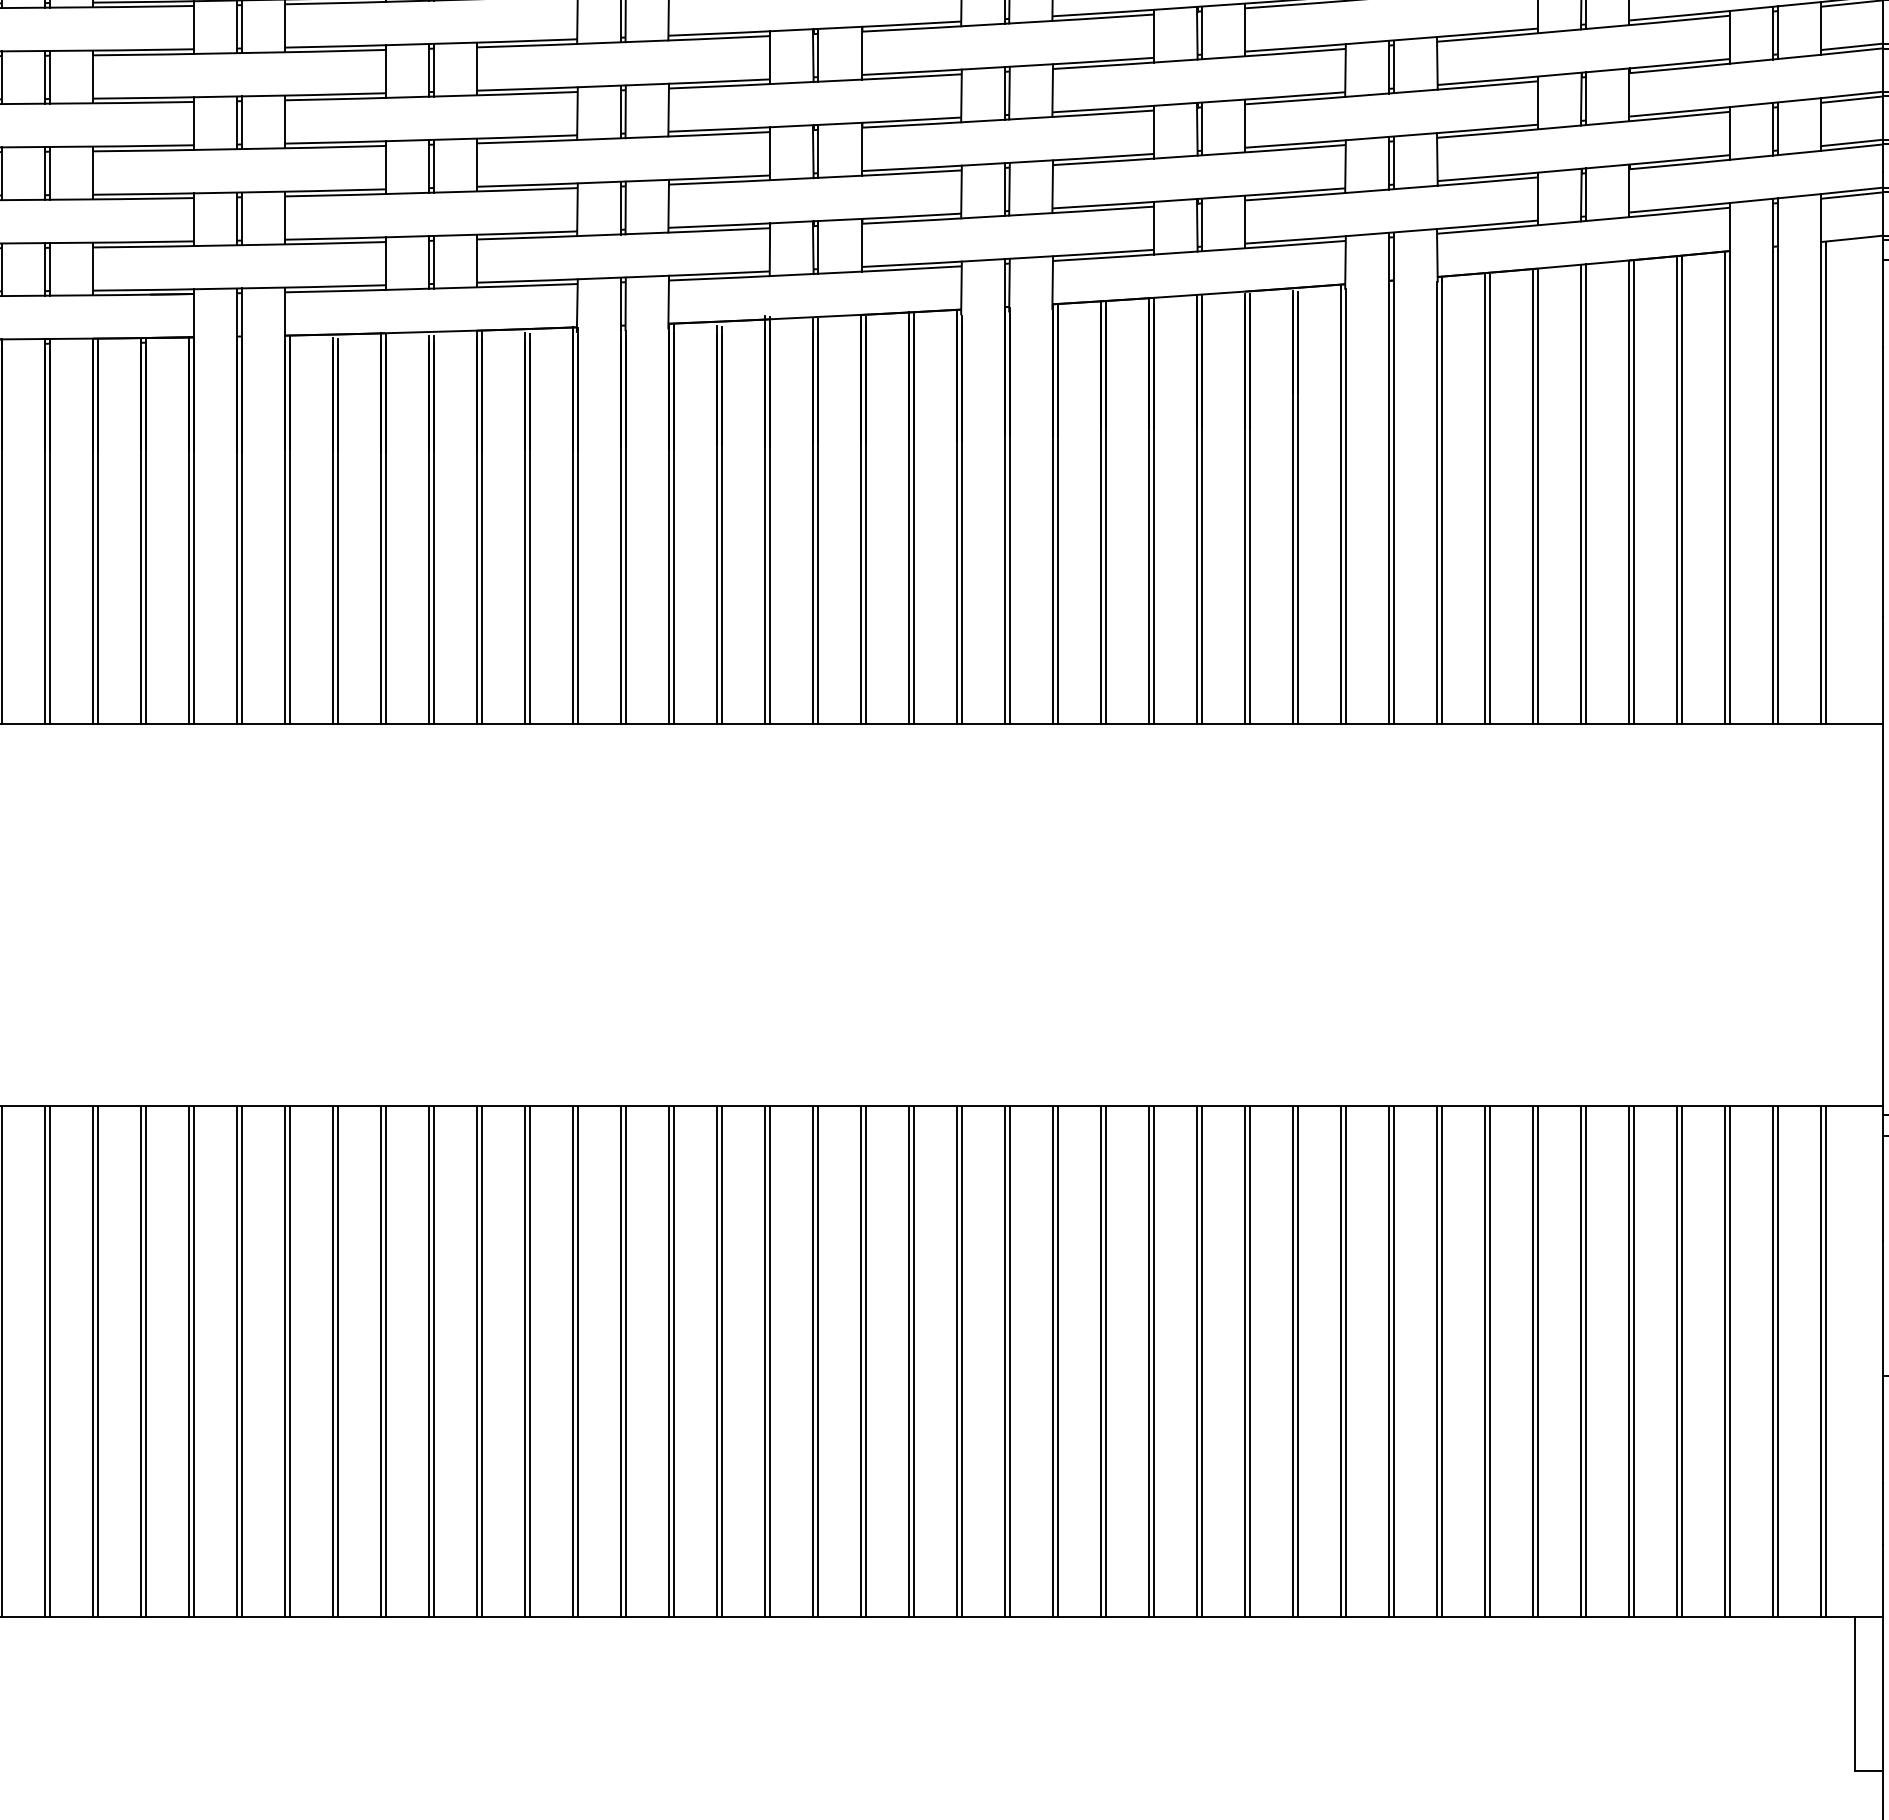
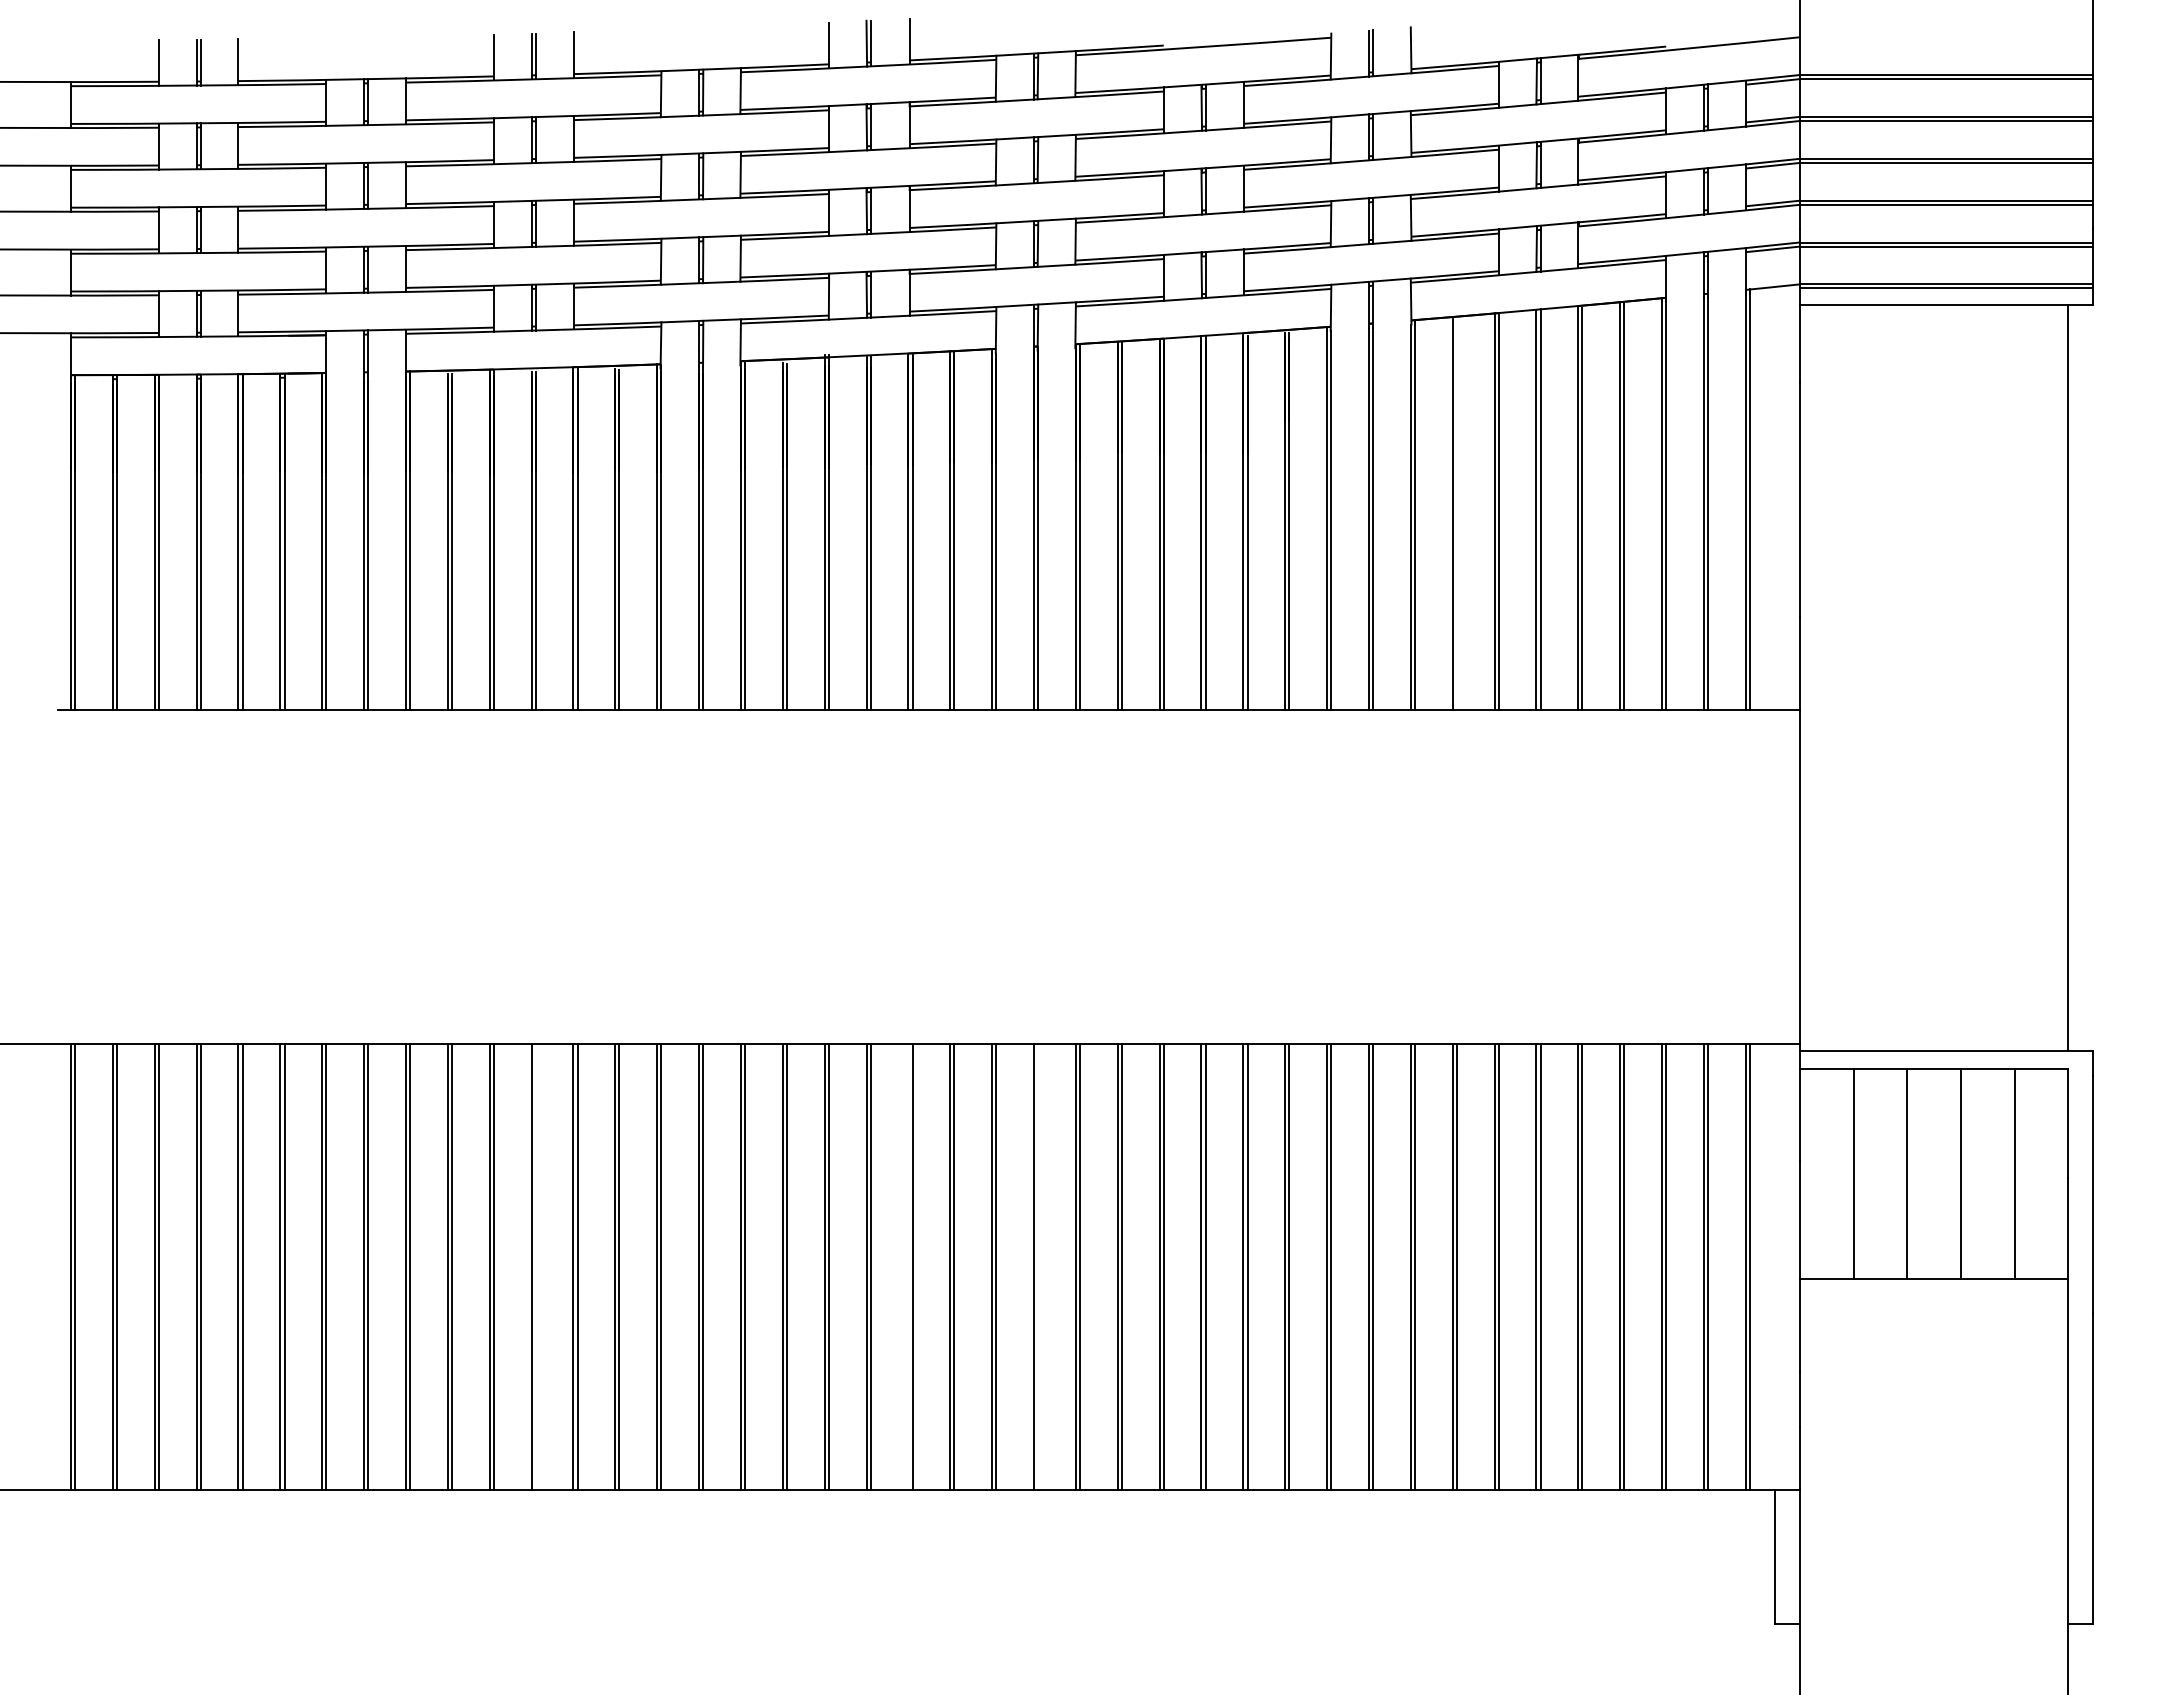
line: (1489, 499) -> (1456, 514), removed
line: (433, 1361) -> (535, 1266), removed
line: (861, 1361) -> (908, 1266), removed
line: (1010, 1361) -> (1038, 1266), removed

